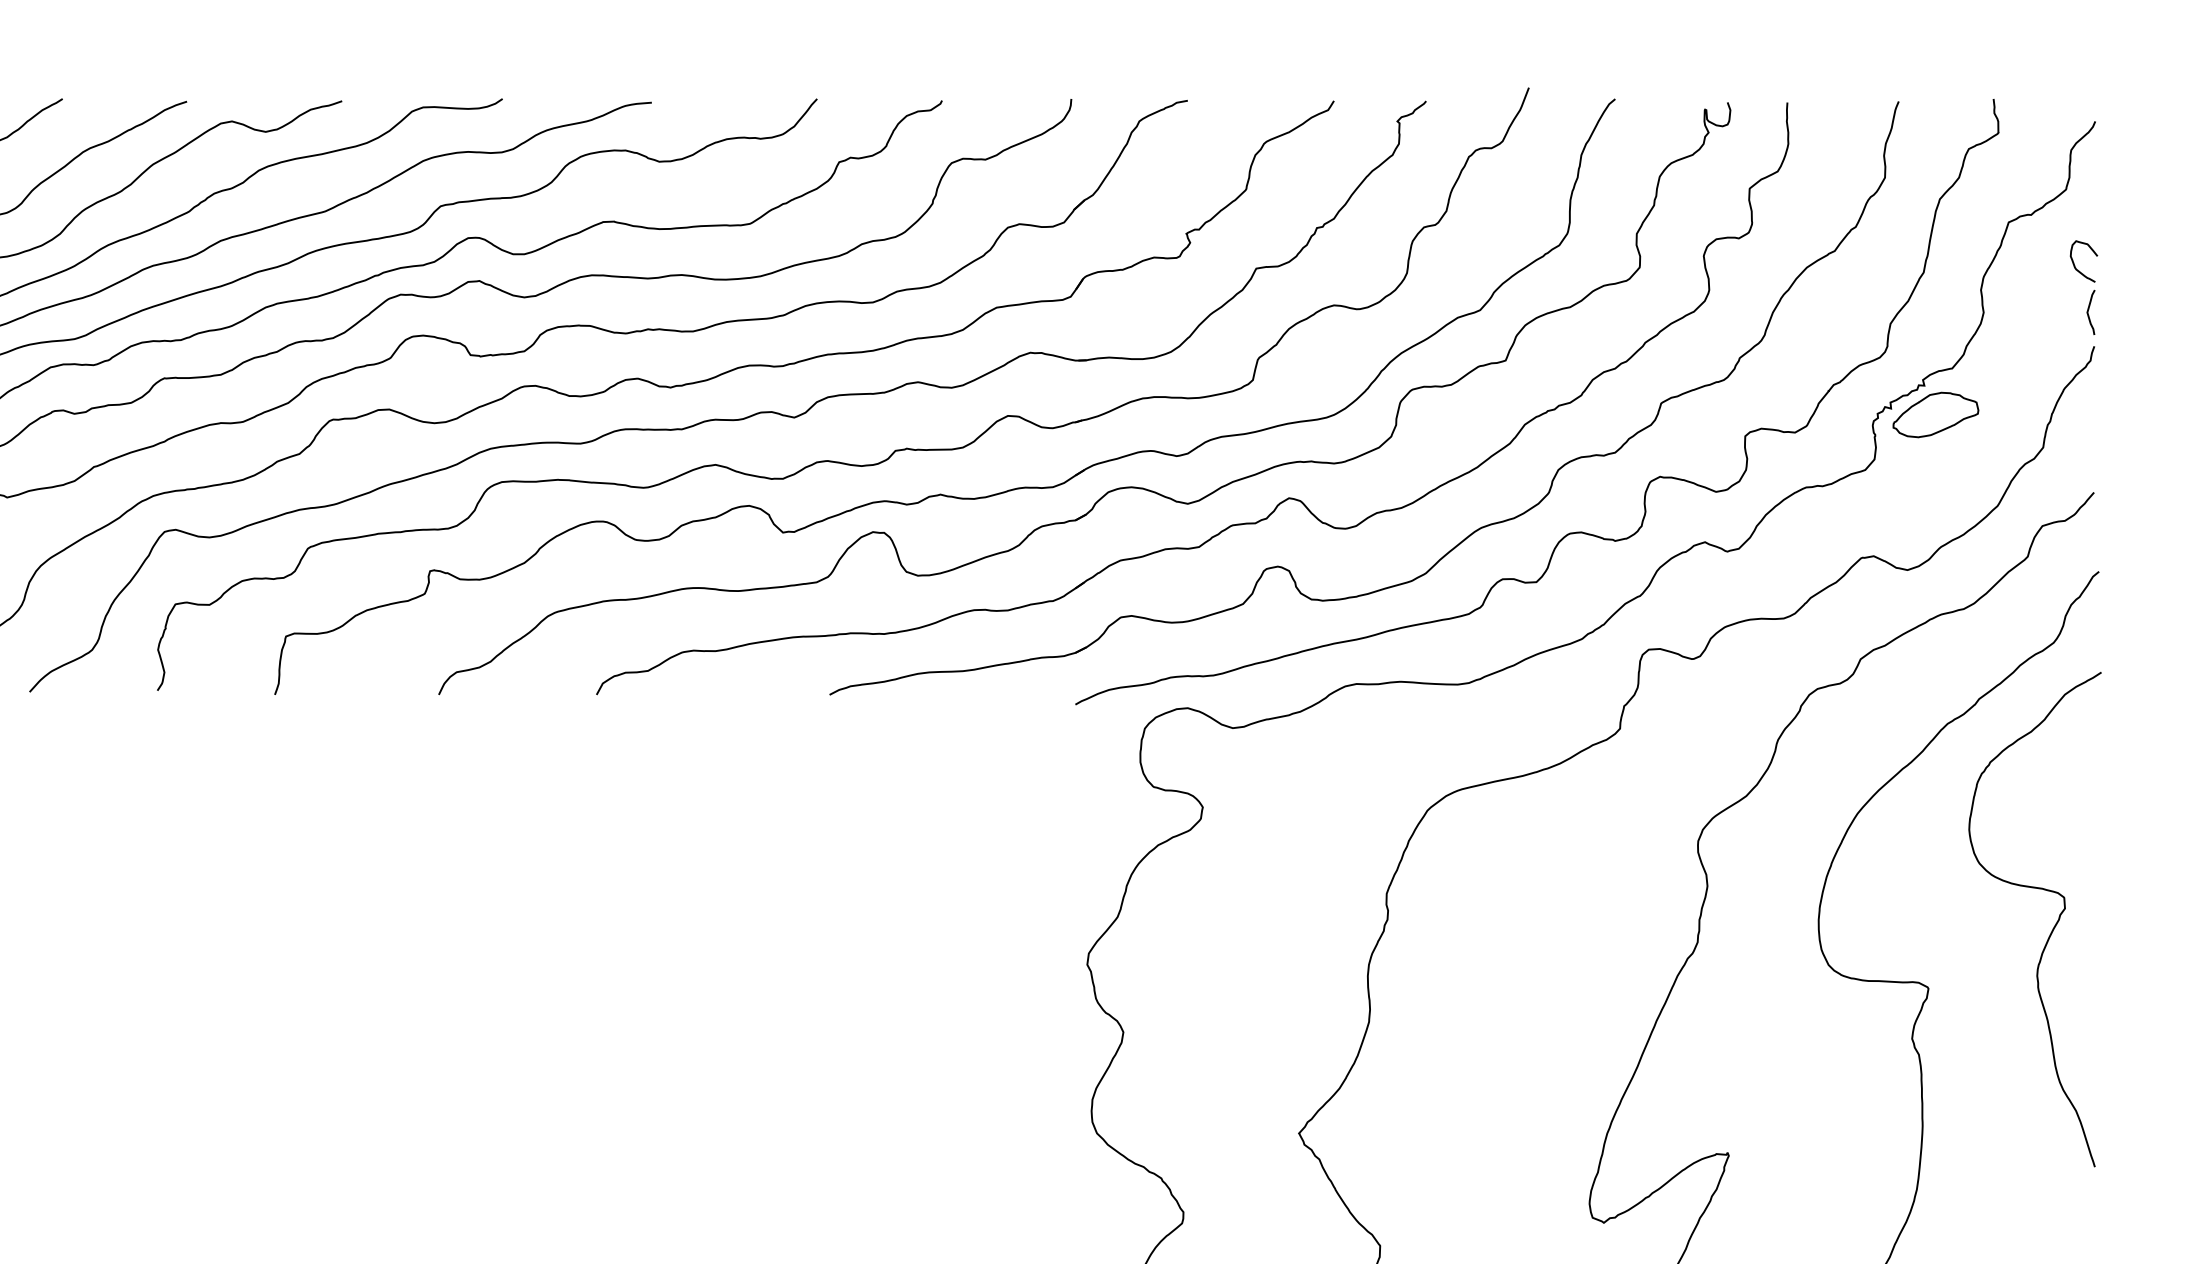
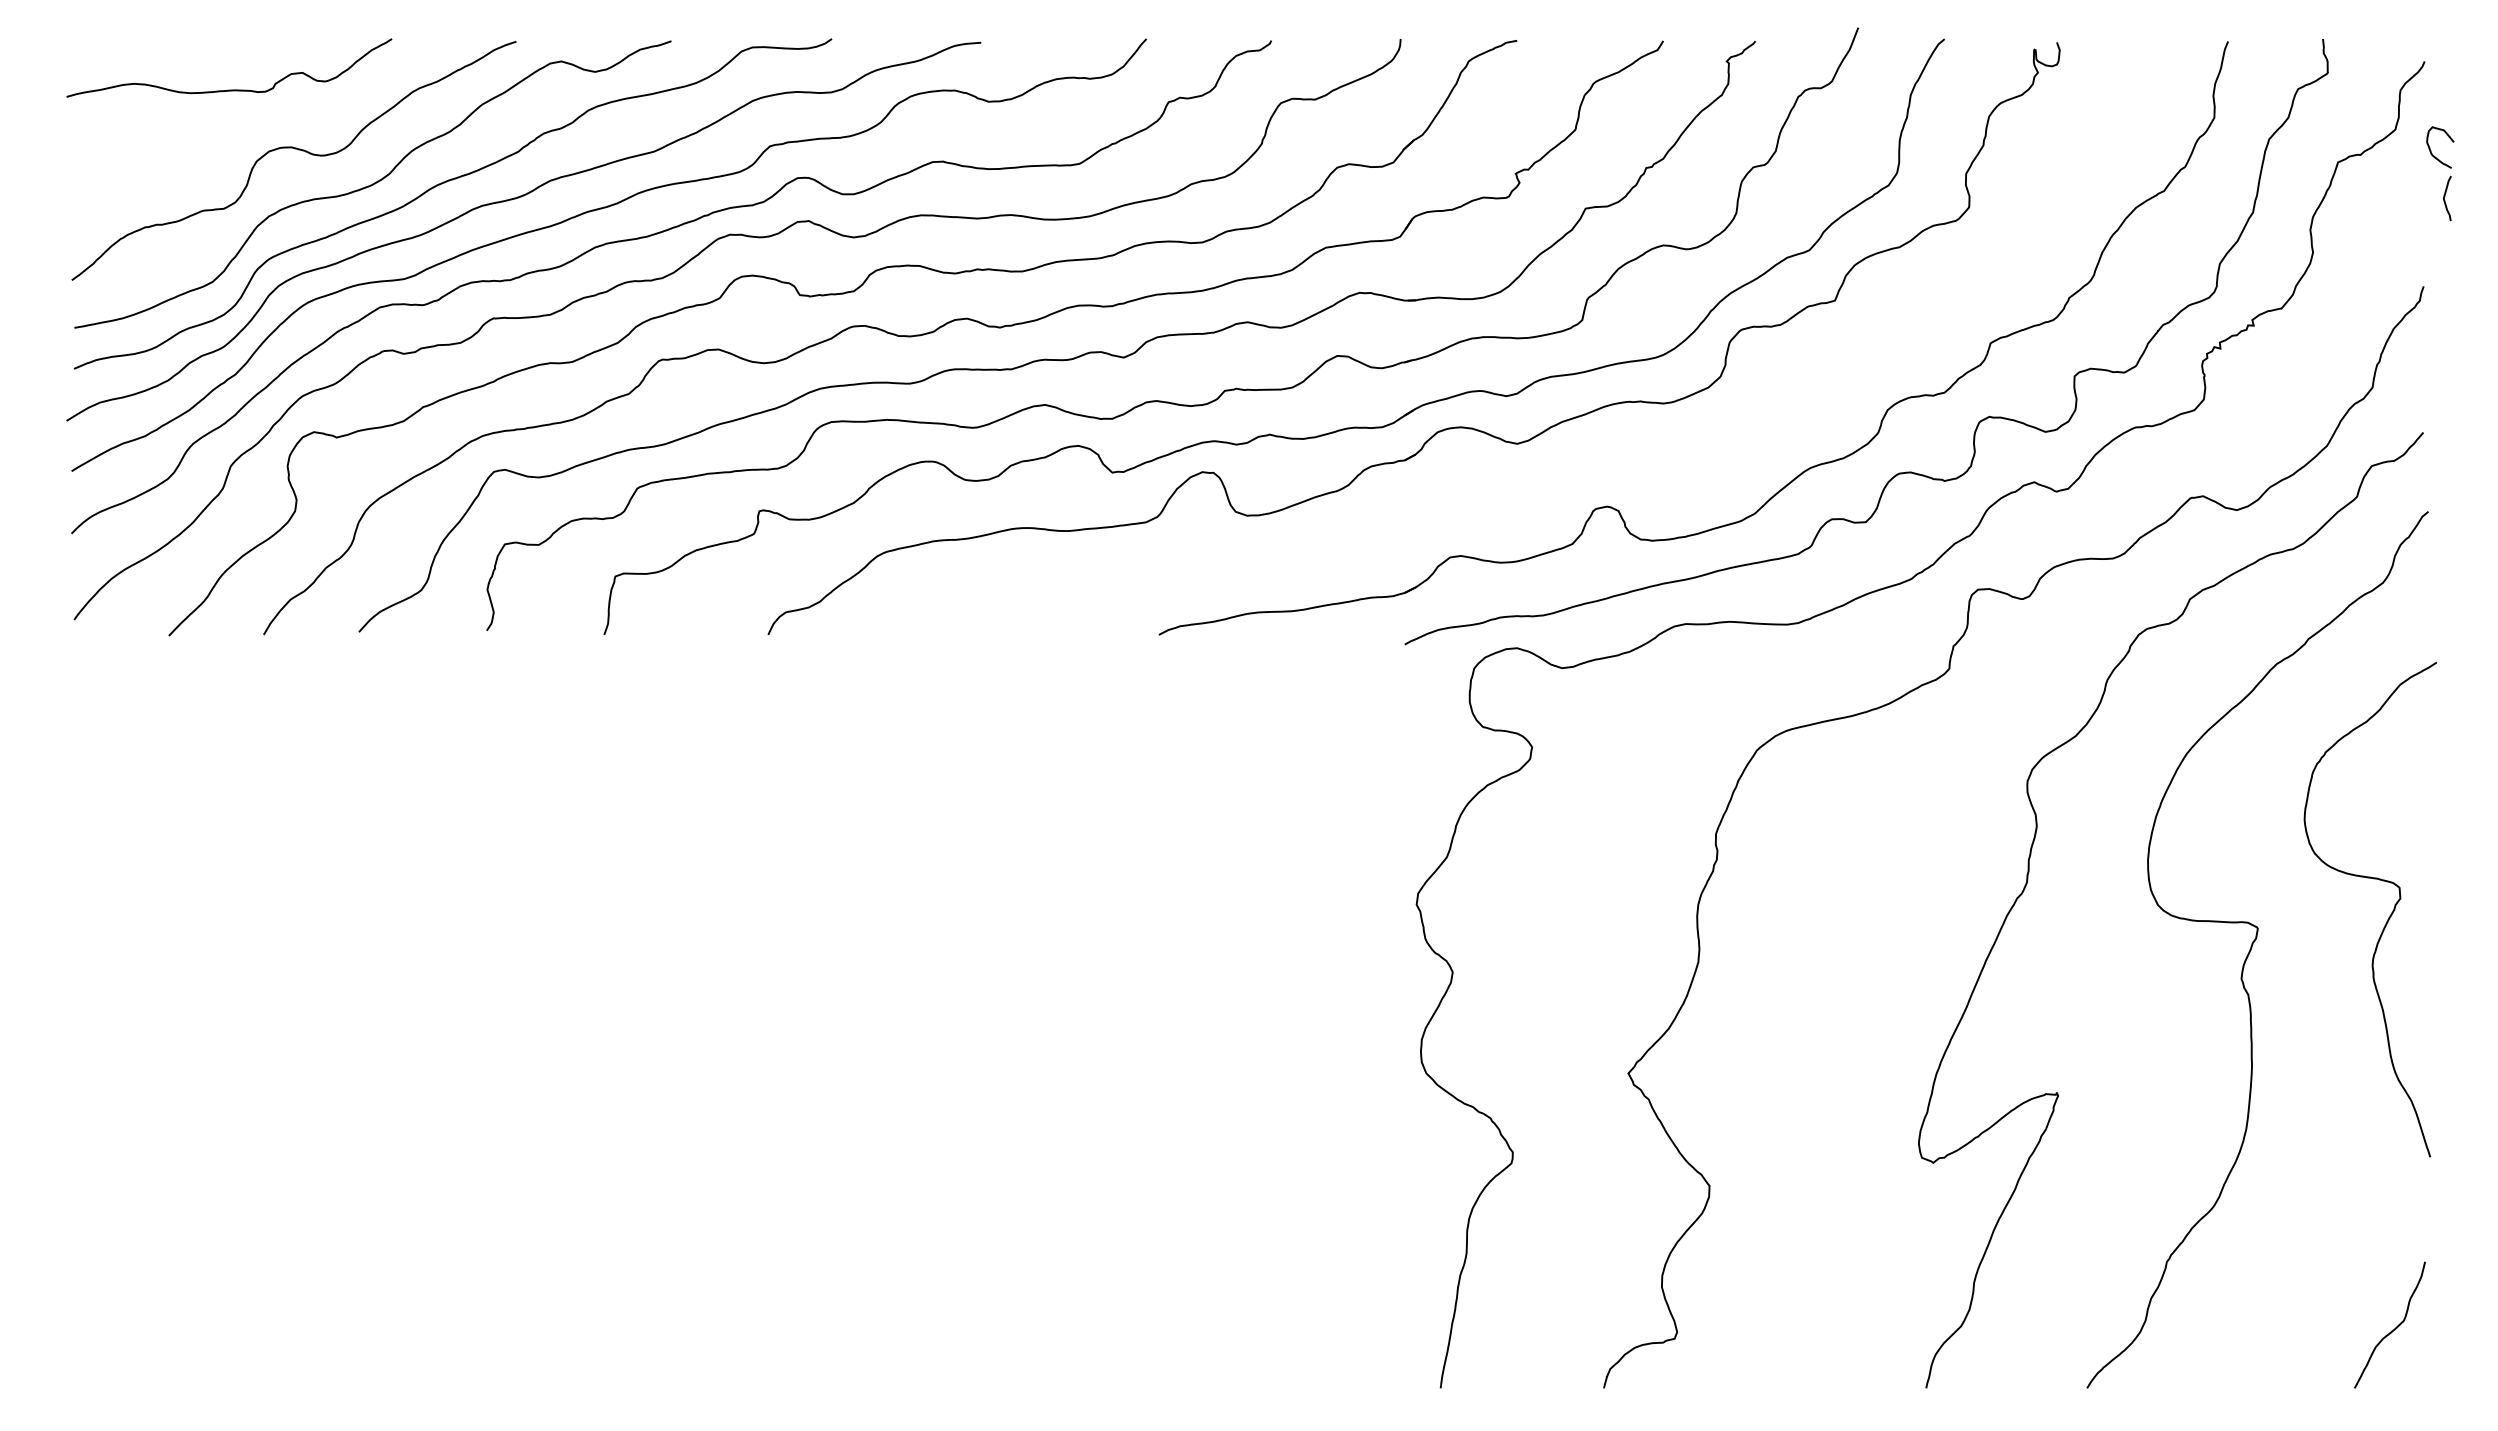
part: (2088, 279) -> (2444, 165), moved
part: (1936, 414) -> (2265, 354), removed
part: (1232, 524) -> (1561, 464), removed
curve: (2053, 927) -> (2388, 917), moved

